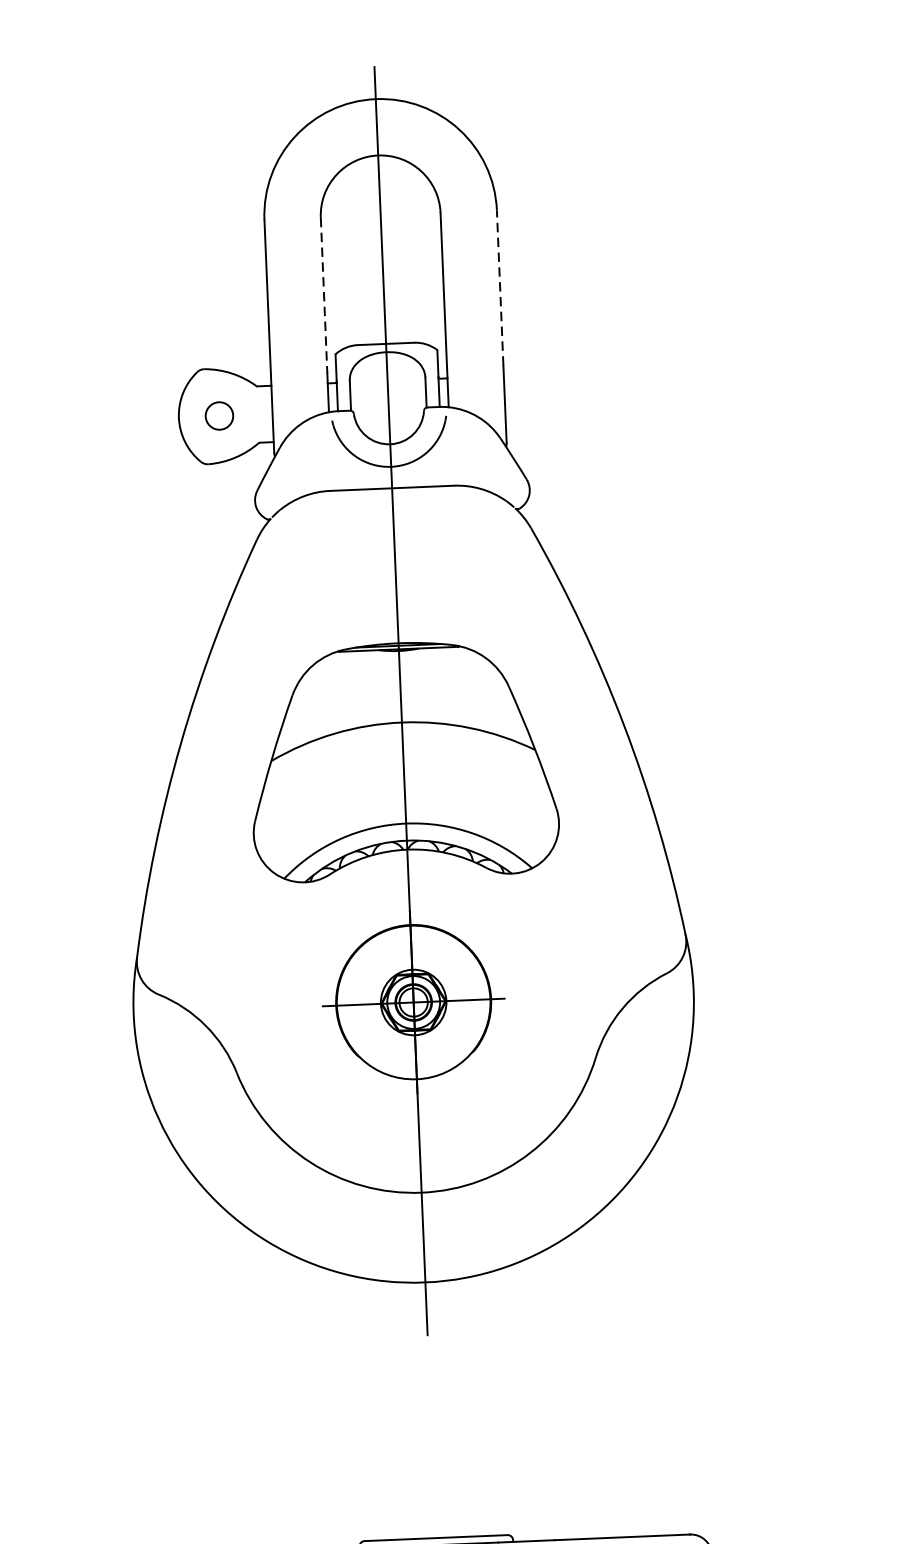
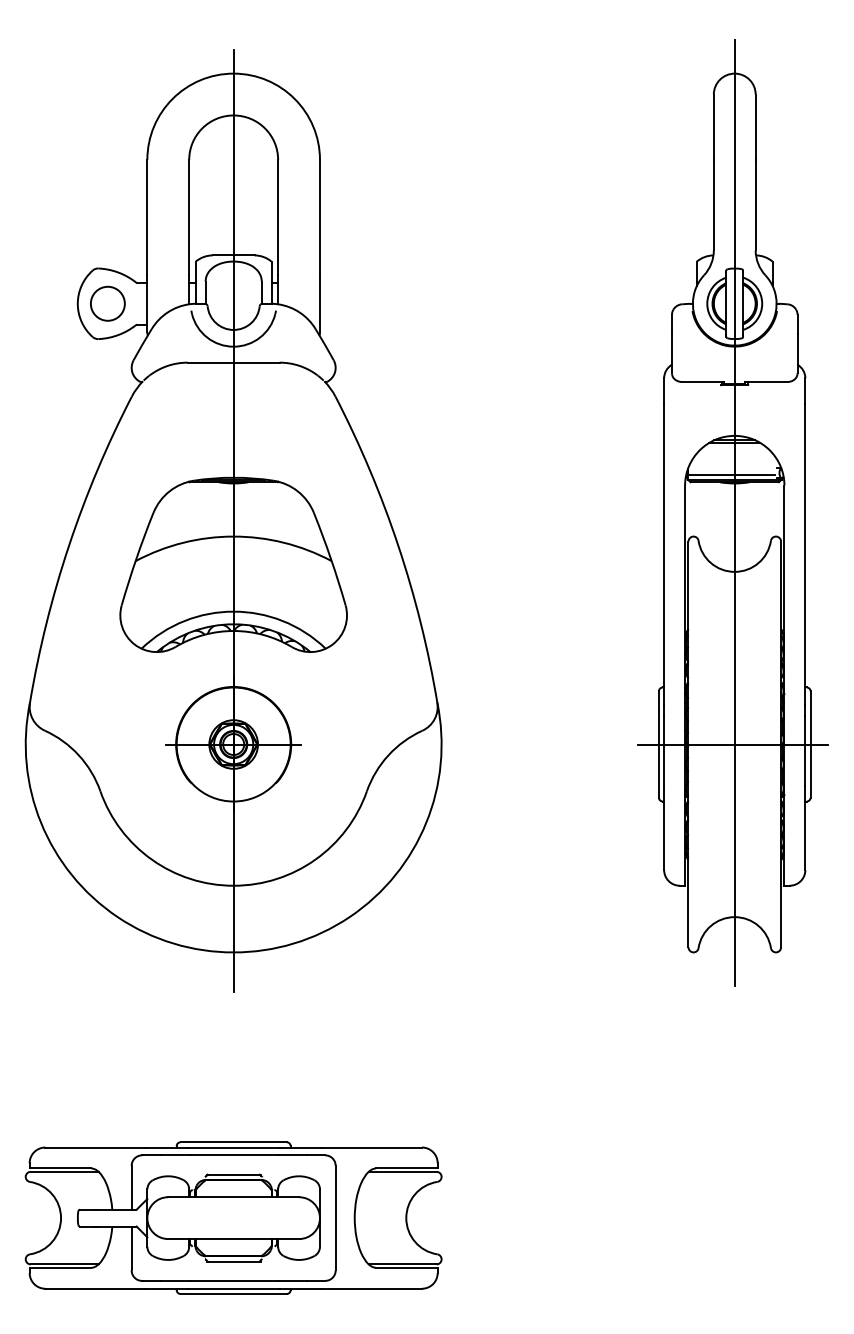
line: (499, 288) -> (319, 217), dashed -> solid
line: (324, 295) -> (189, 217), dashed -> solid
circle: (218, 415) -> (107, 303), size x1.67

